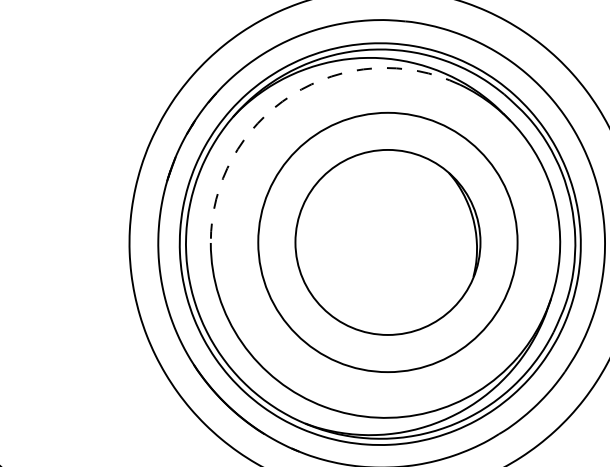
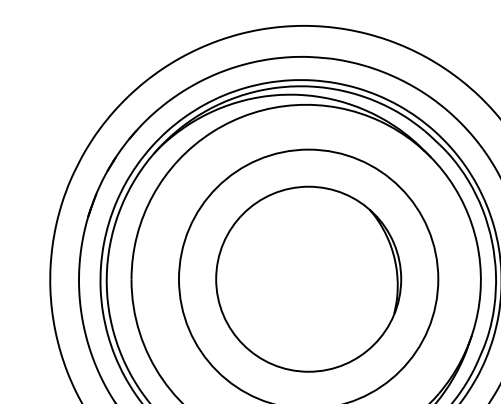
arc: (291, 95) -> (212, 132), dashed -> solid

